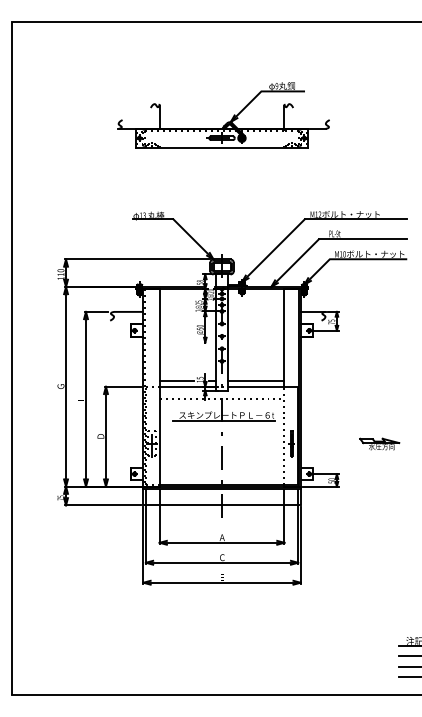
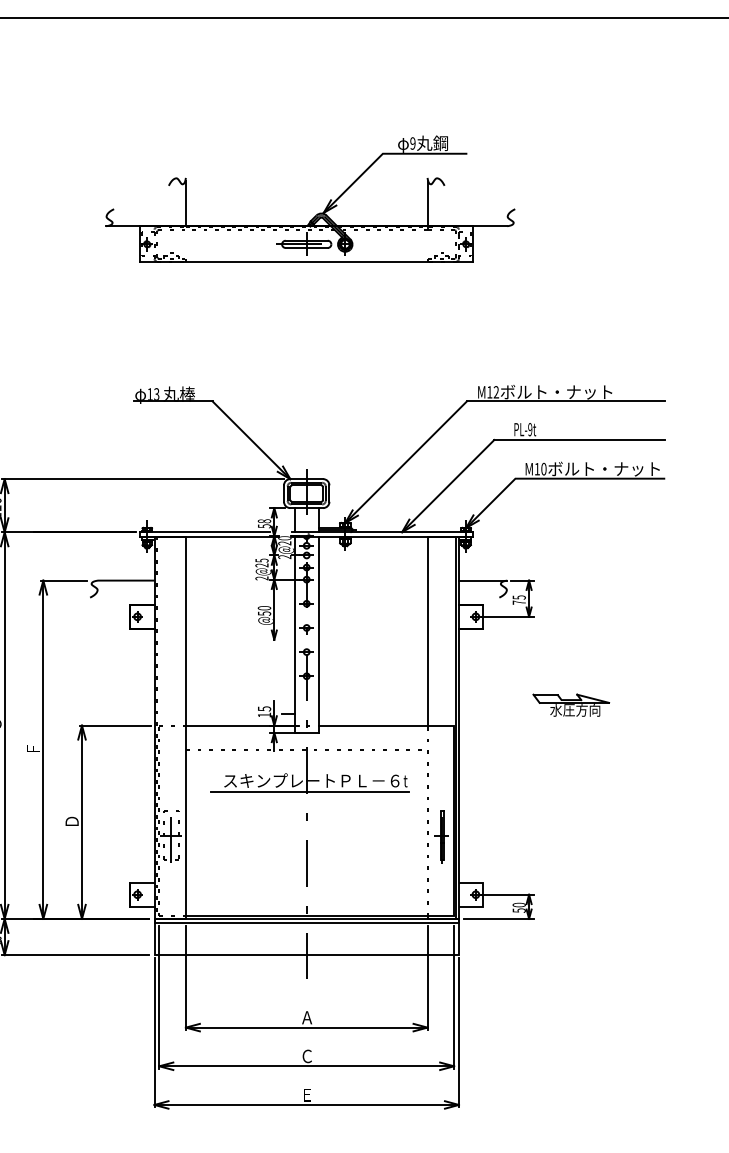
line: (176, 380) -> (218, 713), removed
line: (256, 380) -> (373, 713), removed
part: (379, 443) -> (570, 703), moved

